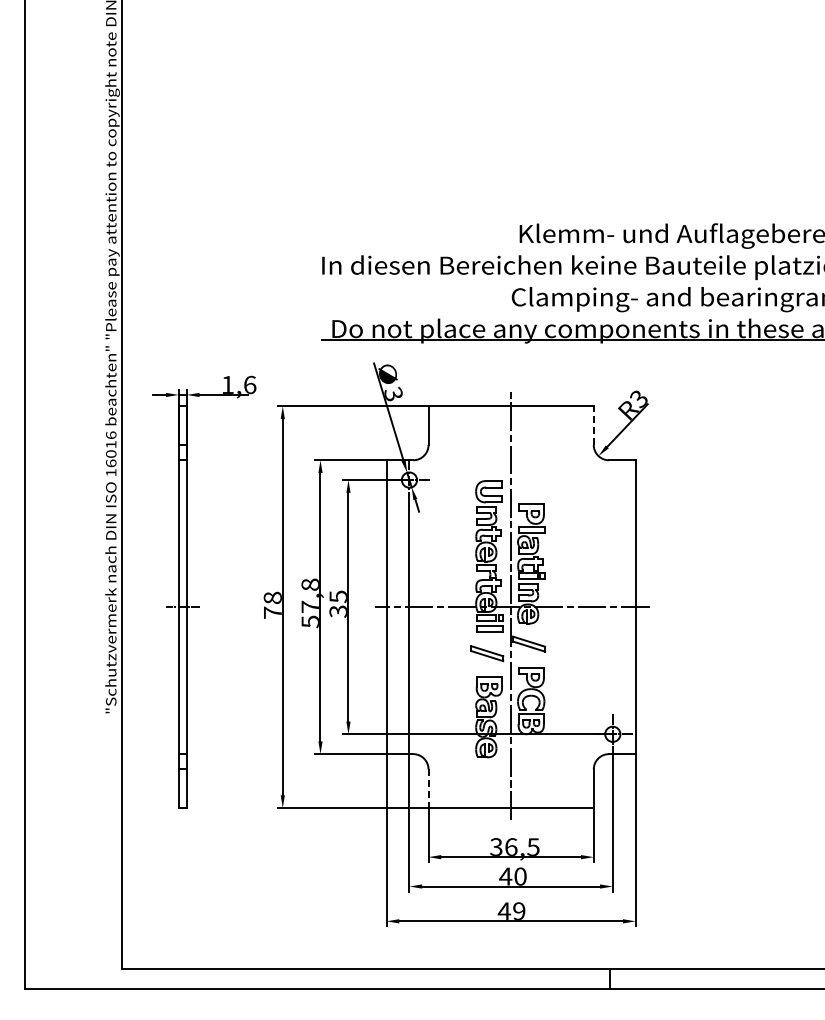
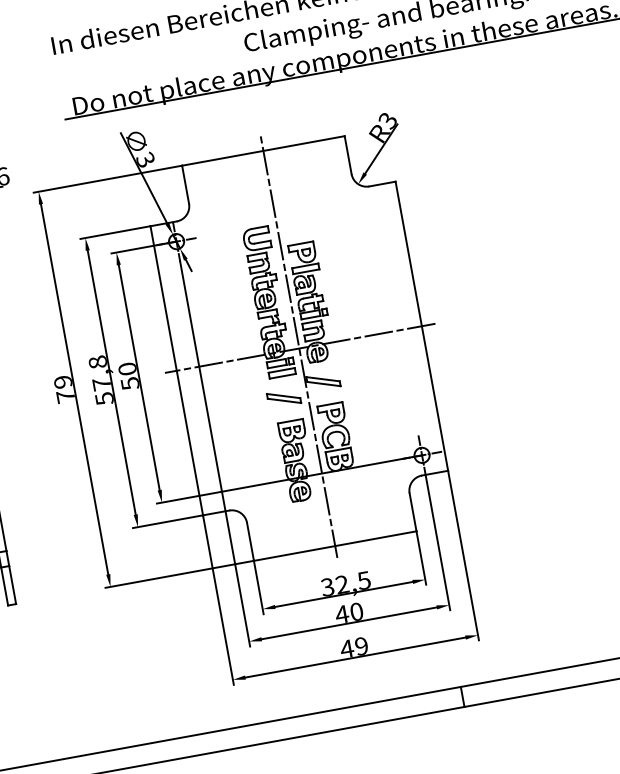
line: (593, 425) -> (347, 155), dashed -> solid
text: (272, 597) -> (62, 381), 78 -> 79
text: (337, 603) -> (127, 375), 35 -> 50
line: (428, 789) -> (250, 542), dashed -> solid
text: (511, 846) -> (342, 583), 36,5 -> 32,5

